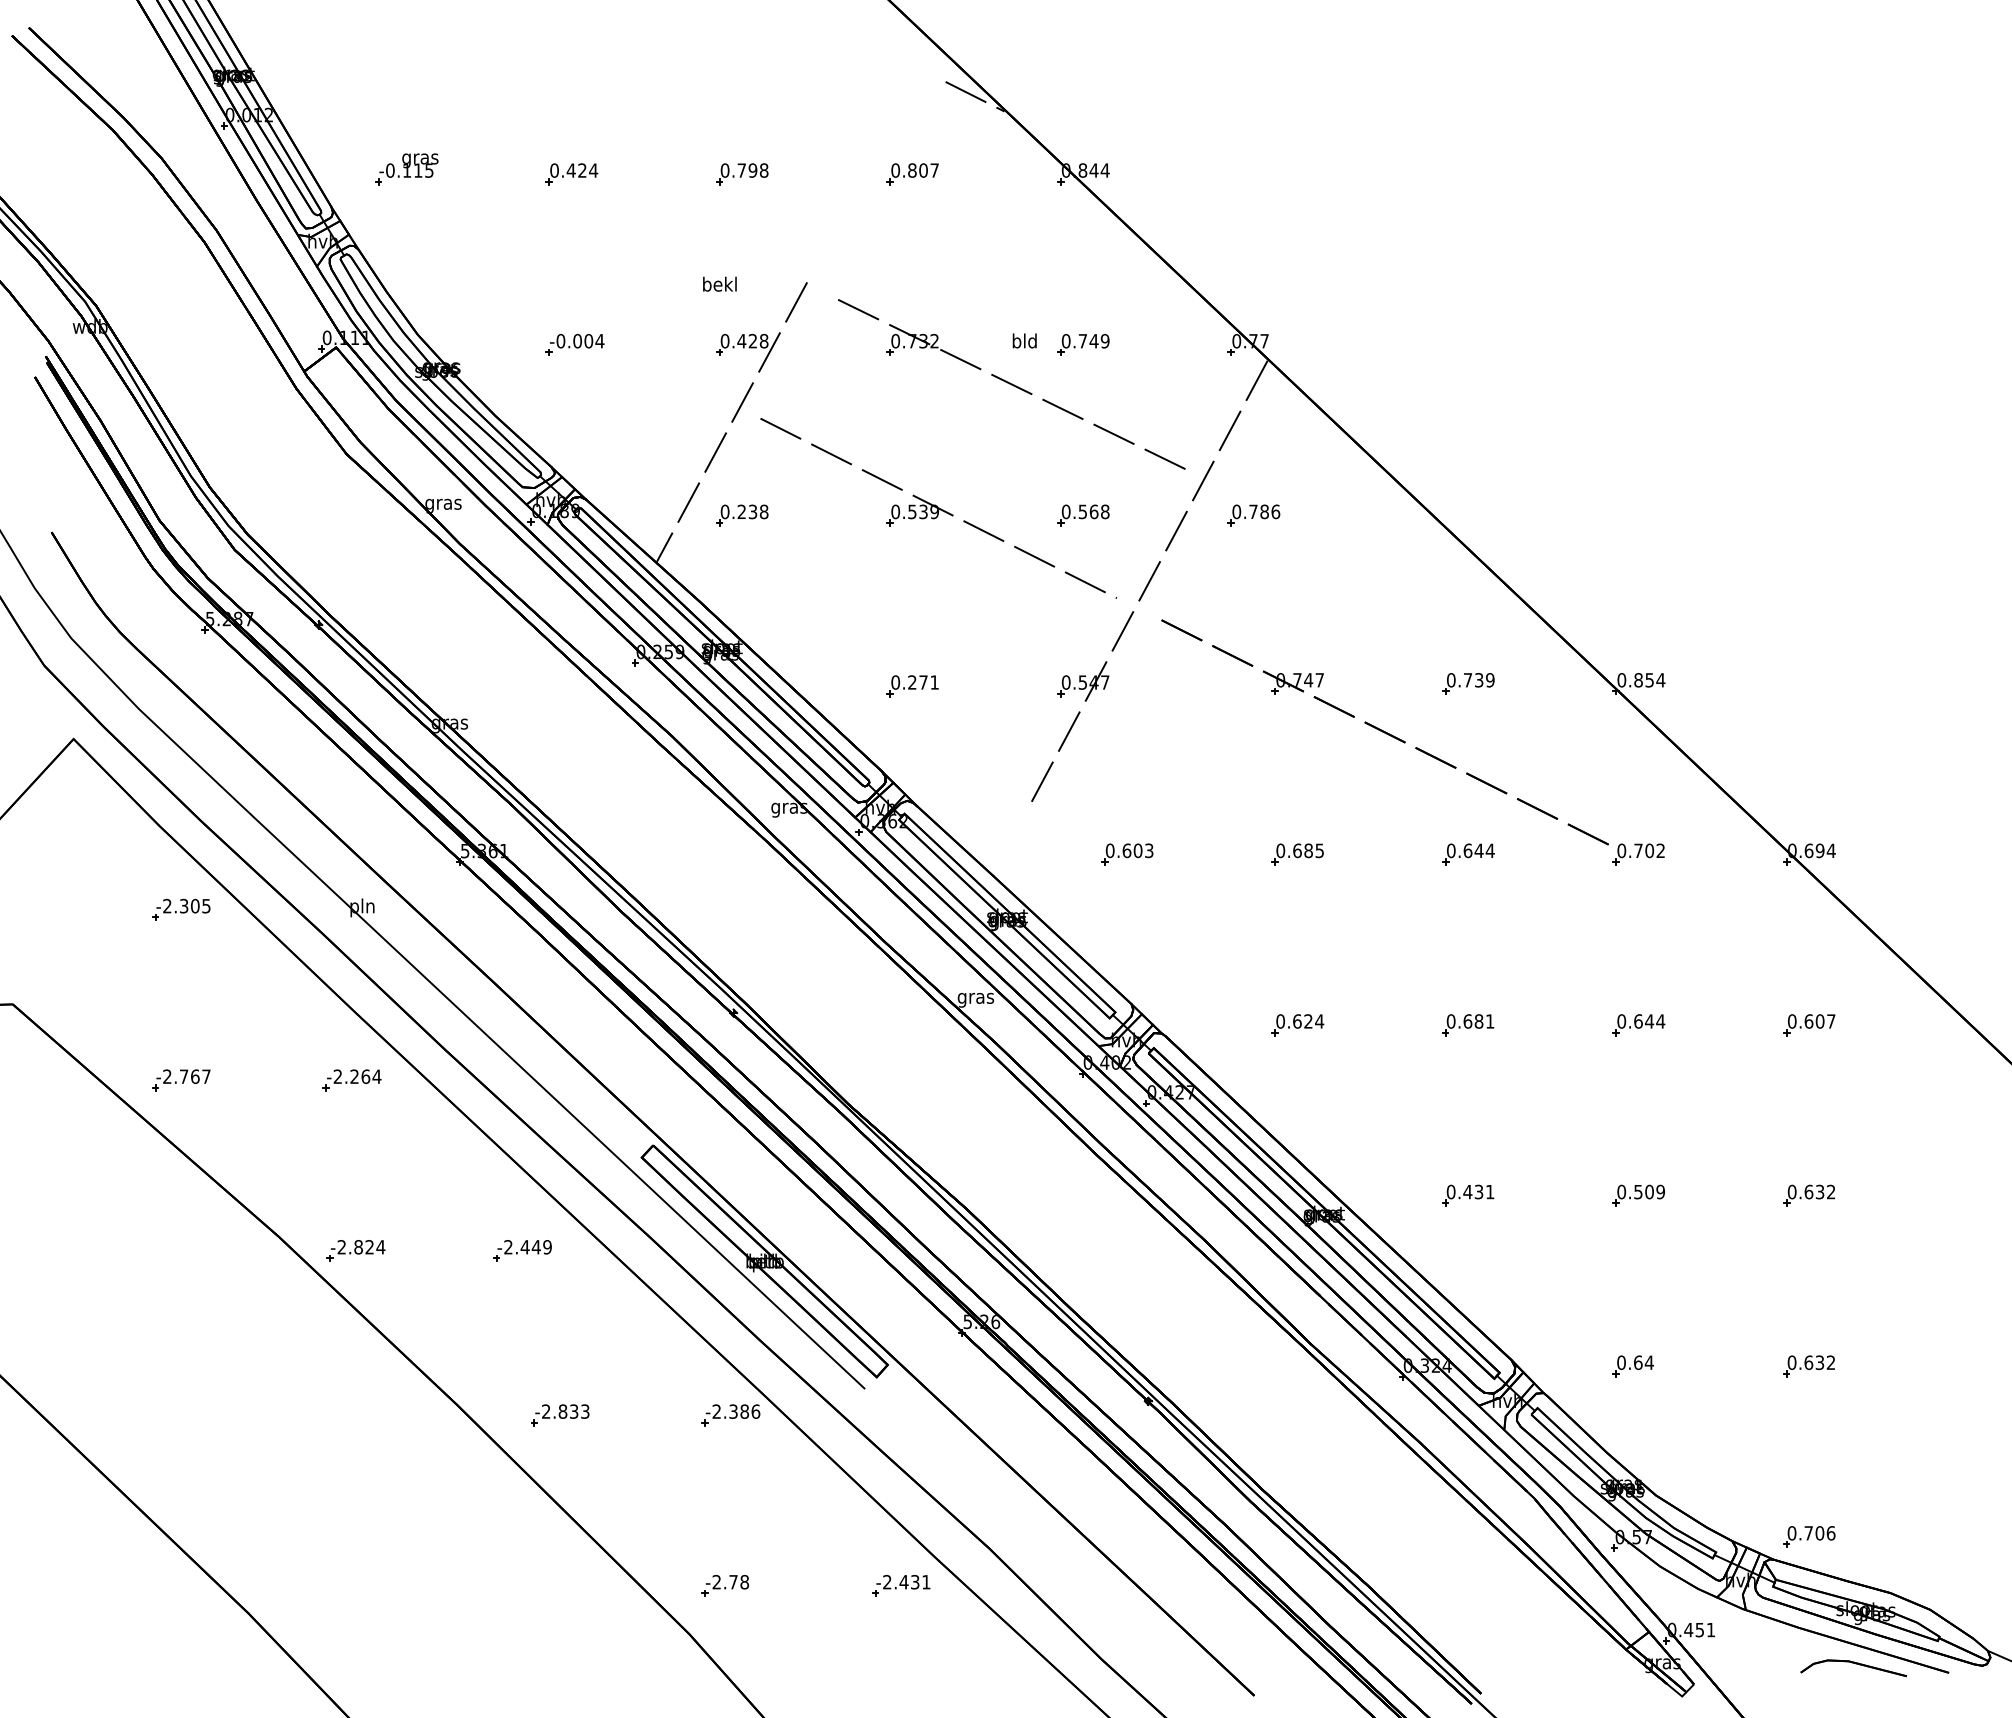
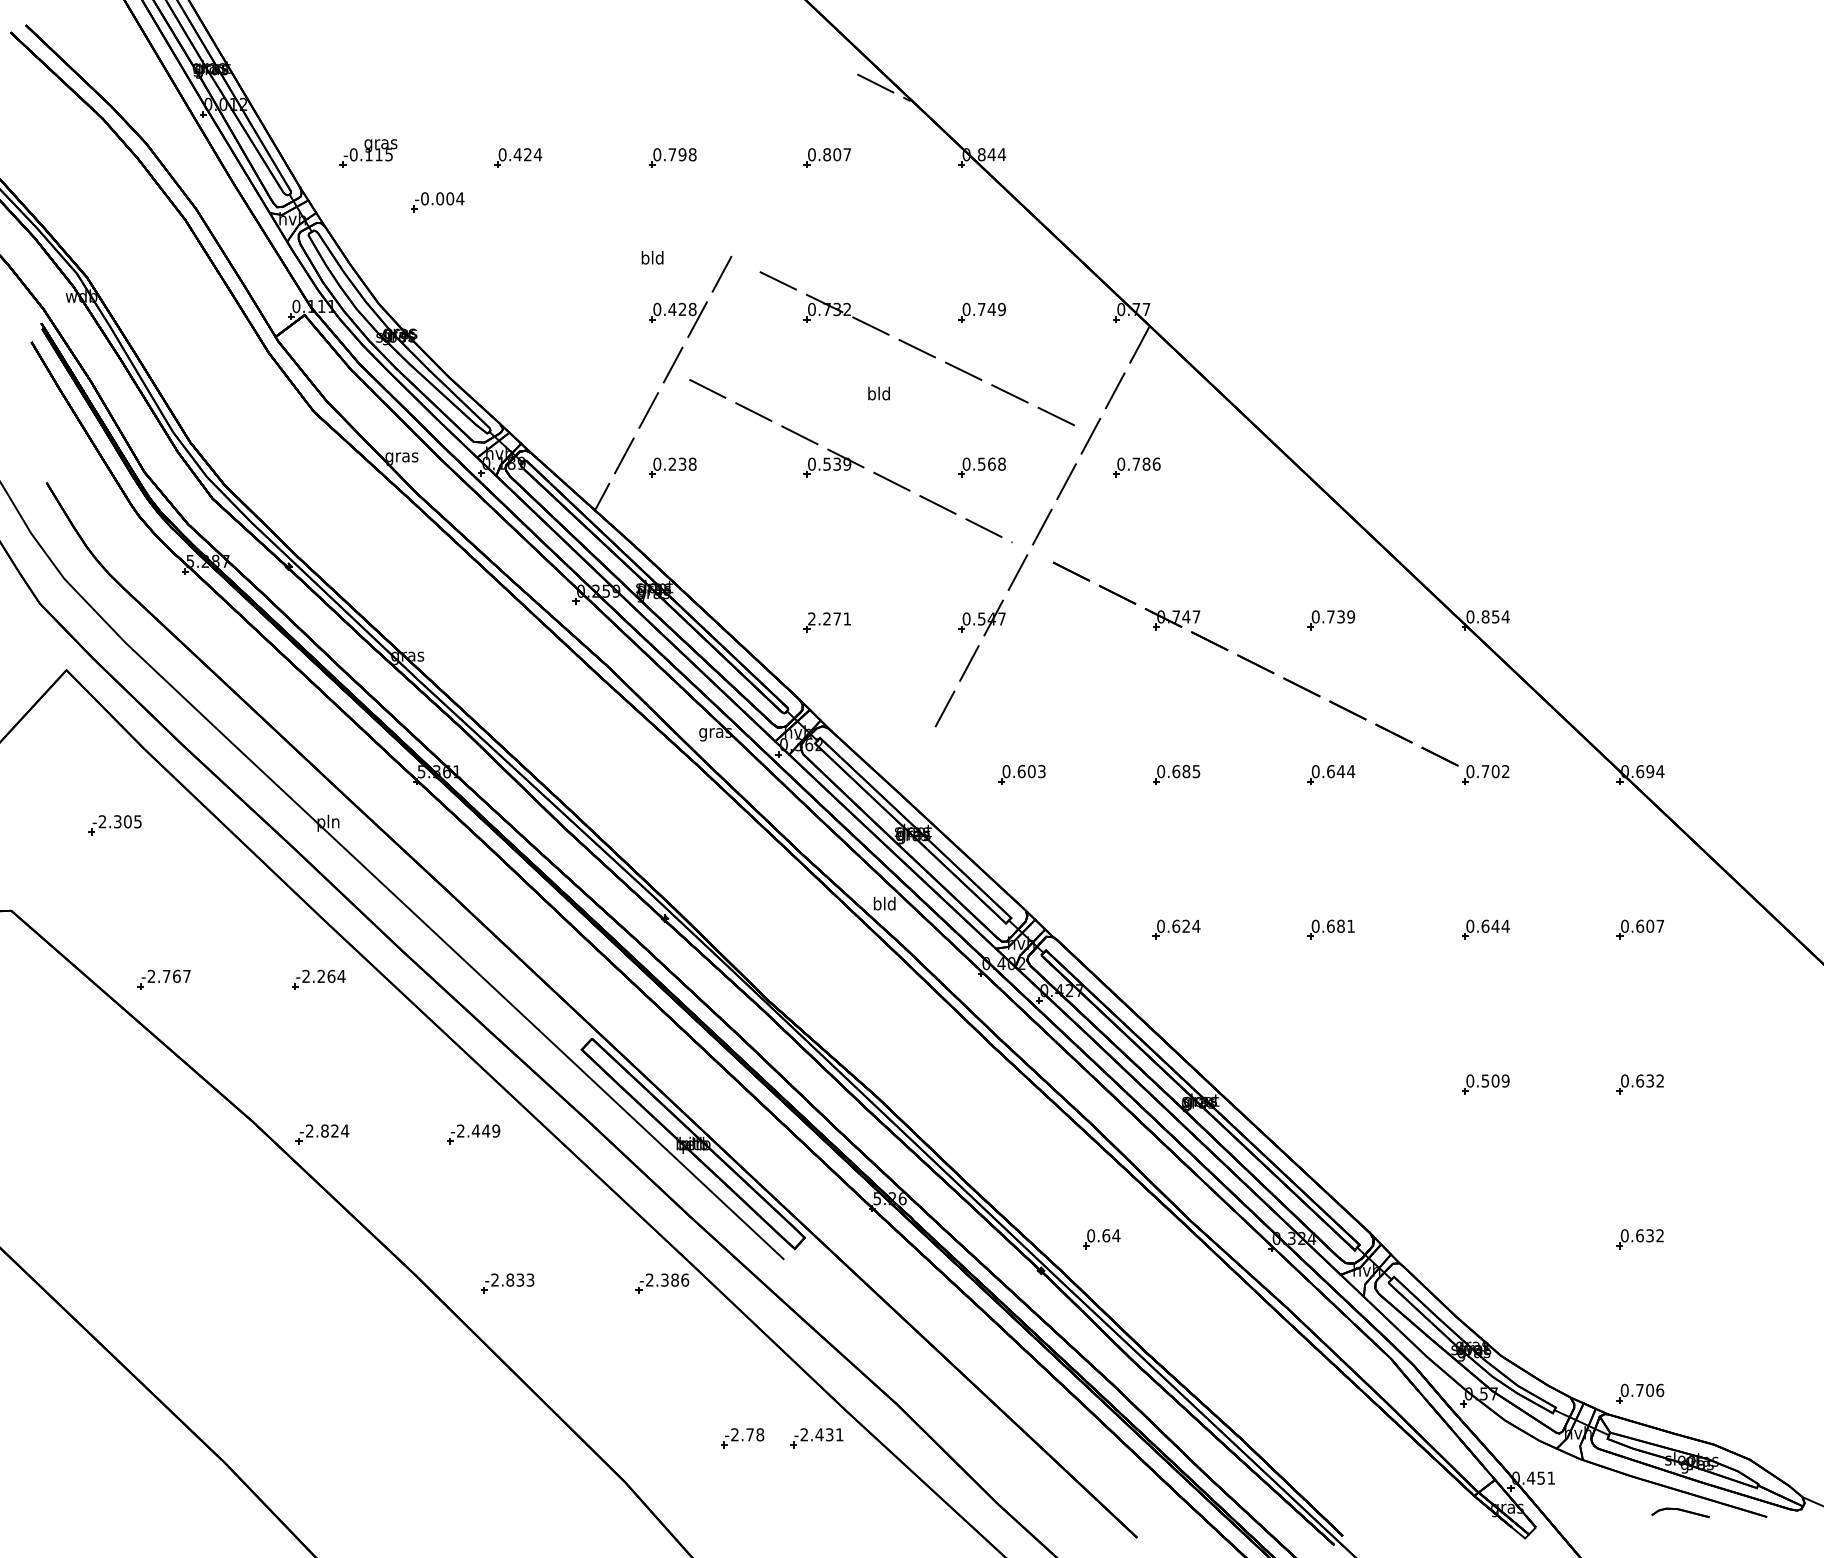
text: (719, 283) -> (652, 257), bekl -> bld
text: (1024, 340) -> (878, 393), moved
part: (574, 344) -> (437, 201), moved
text: (895, 682) -> (811, 618), 0.271 -> 2.271
part: (181, 909) -> (115, 824), moved
text: (975, 998) -> (884, 905), gras -> bld
part: (1468, 1195) -> (1331, 1084), removed
part: (1632, 1366) -> (1101, 1239), moved
part: (725, 1585) -> (742, 1437), moved
part: (1853, 1668) -> (1680, 1513), size x0.6

